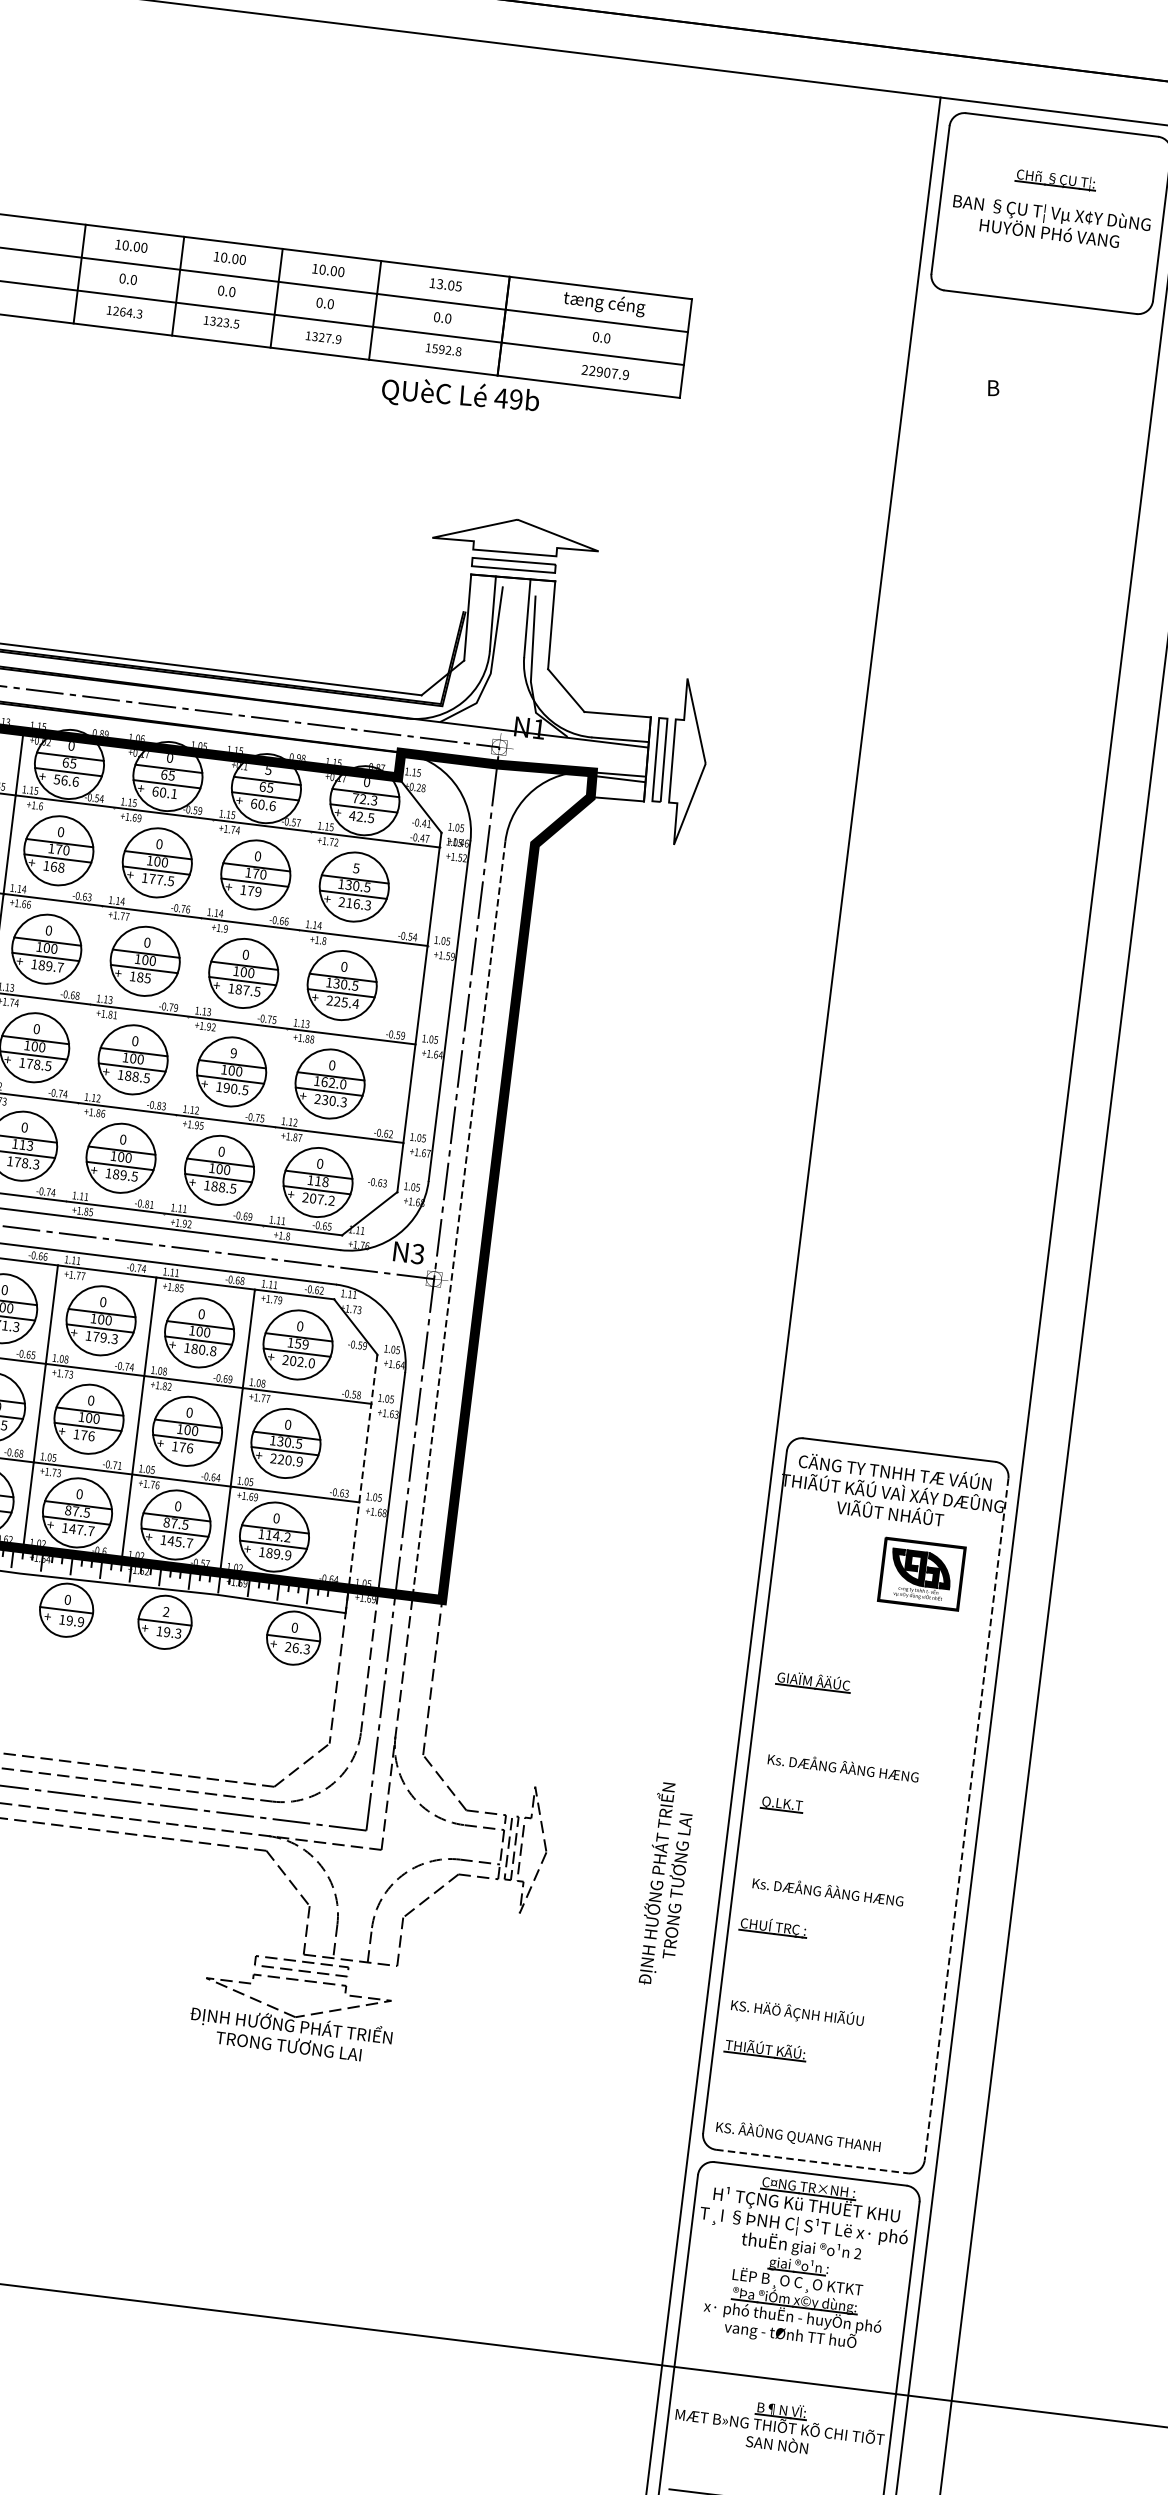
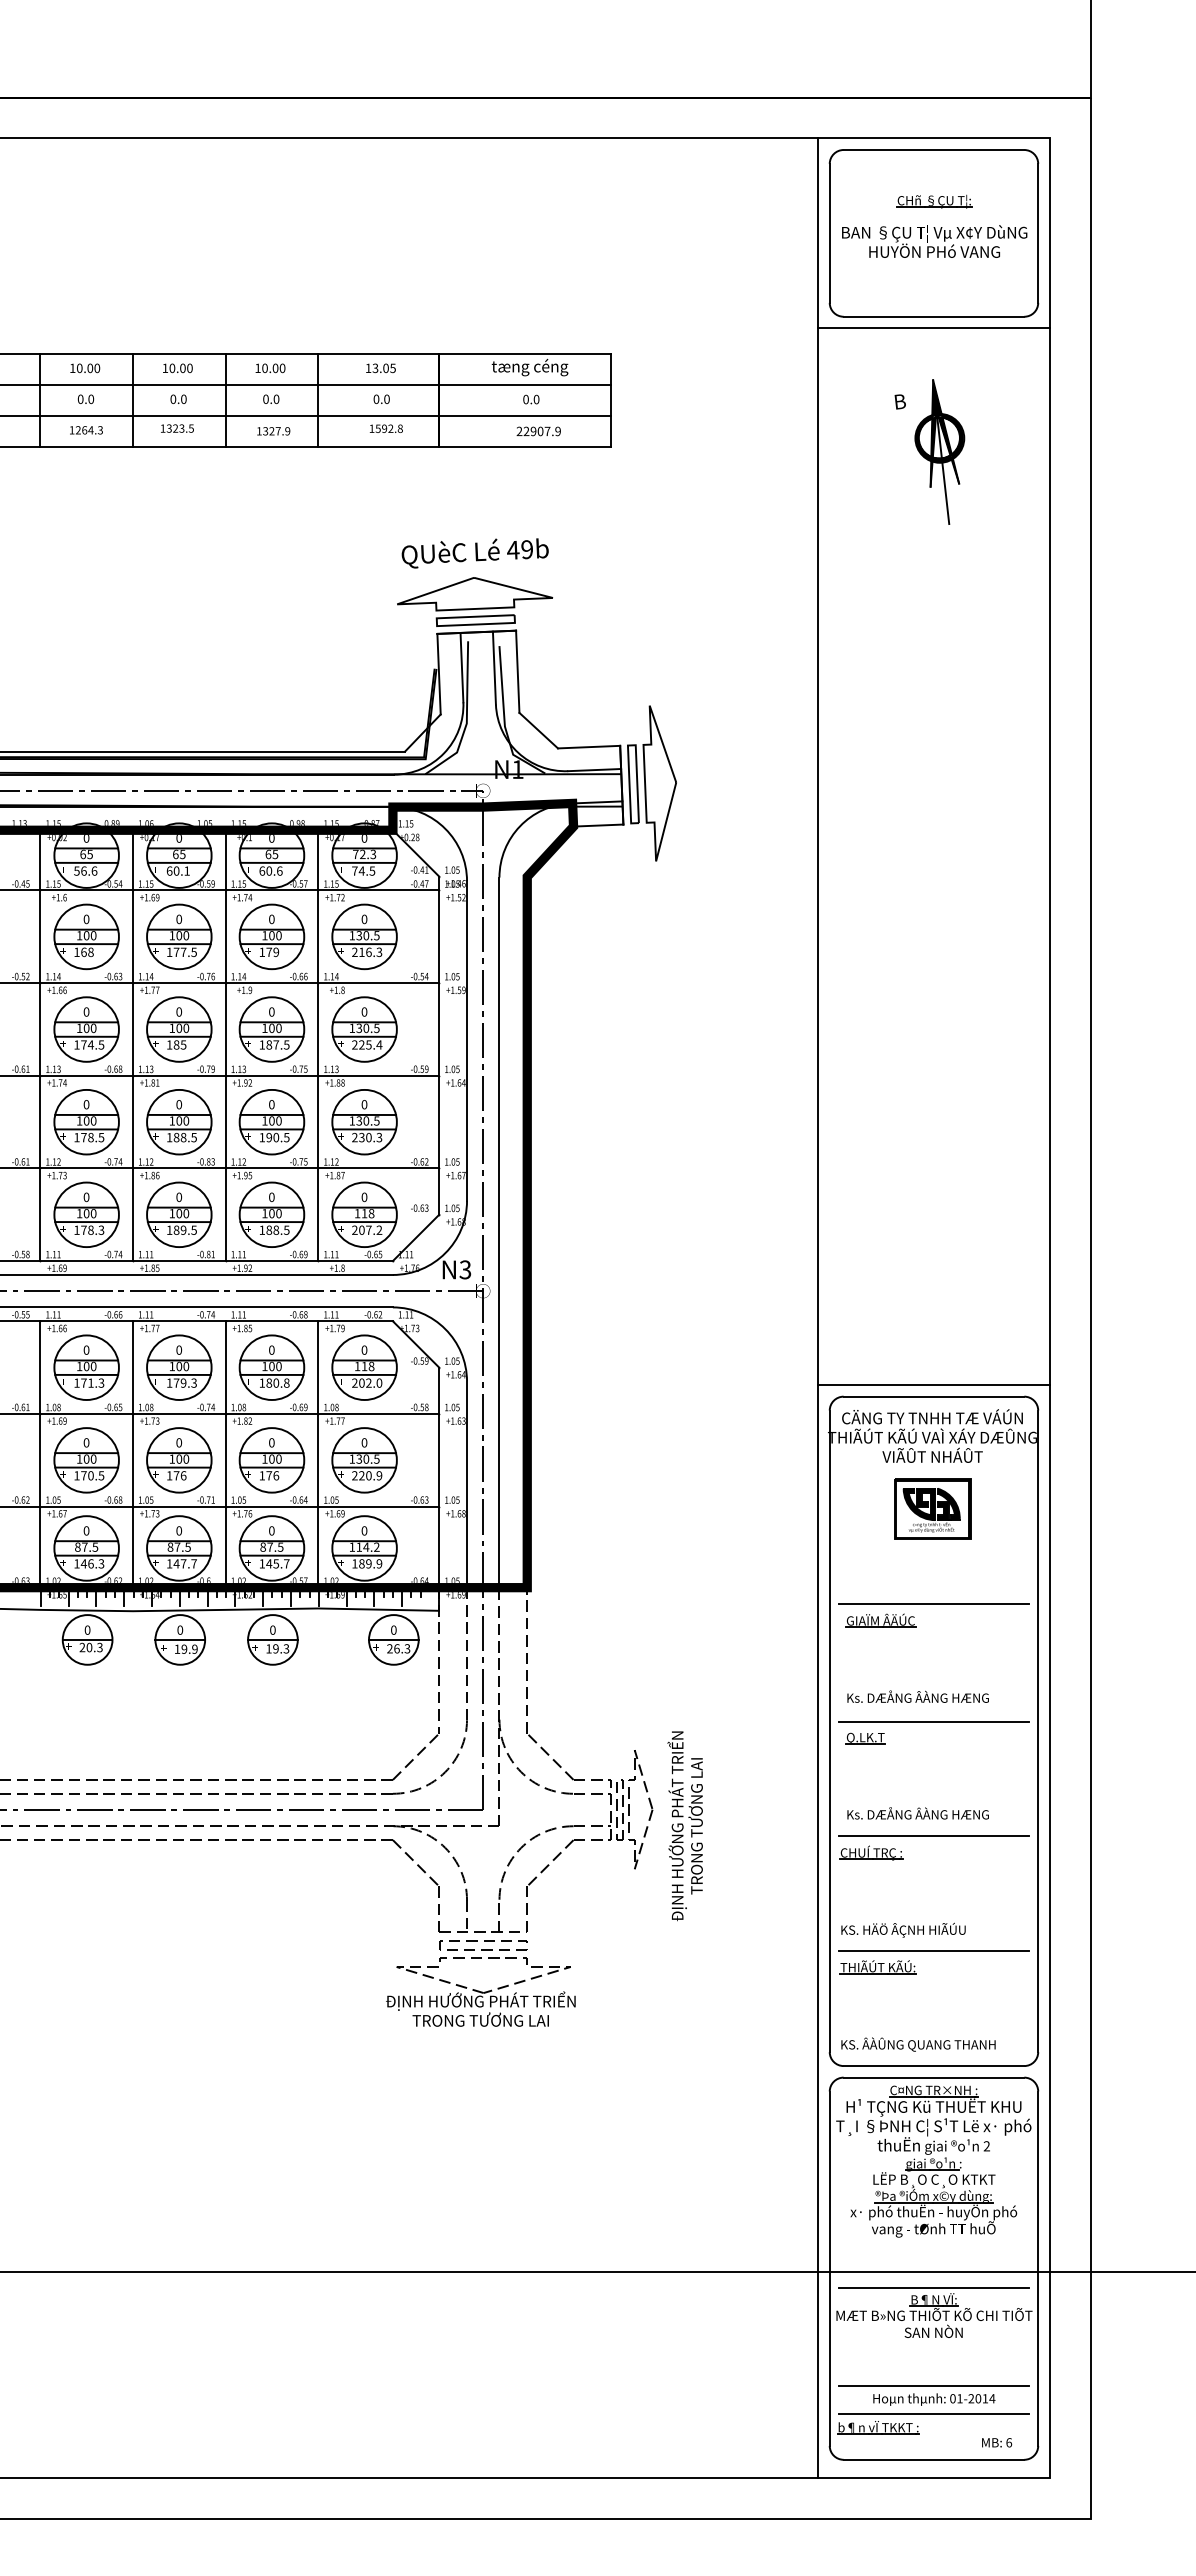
line: (1038, 314) -> (933, 328), added
text: (459, 396) -> (474, 553), moved
part: (1028, 446) -> (939, 451), added
text: (268, 770) -> (271, 838), 5 -> 0
text: (355, 815) -> (357, 870), 42.5 -> 74.5
text: (58, 849) -> (86, 935), 170 -> 100
text: (356, 867) -> (364, 918), 5 -> 0
text: (255, 873) -> (271, 935), 170 -> 100
text: (51, 965) -> (92, 1044), 189.7 -> 174.5
line: (94, 972) -> (133, 1045), added
line: (192, 984) -> (225, 1045), added
line: (291, 996) -> (318, 1045), added
text: (233, 1053) -> (271, 1104), 9 -> 0
text: (333, 1082) -> (367, 1120), 162.0 -> 130.5
text: (25, 1145) -> (89, 1213), 113 -> 100
line: (459, 1218) -> (499, 1232), dashed -> solid
text: (301, 1344) -> (367, 1366), 159 -> 118
line: (900, 1438) -> (933, 1385), added
line: (363, 1472) -> (439, 1478), dashed -> solid
part: (921, 1573) -> (932, 1508), moved
text: (165, 1611) -> (272, 1629), 2 -> 0
line: (871, 1669) -> (933, 1603), added
line: (856, 1796) -> (933, 1722), added
line: (966, 1819) -> (1038, 1731), dashed -> solid
text: (664, 1884) -> (684, 1826), moved
line: (841, 1917) -> (933, 1836), added
part: (291, 2013) -> (479, 1990), moved
line: (826, 2038) -> (933, 1950), added
line: (812, 2162) -> (934, 2066), dashed -> solid
line: (782, 2397) -> (933, 2288), added

